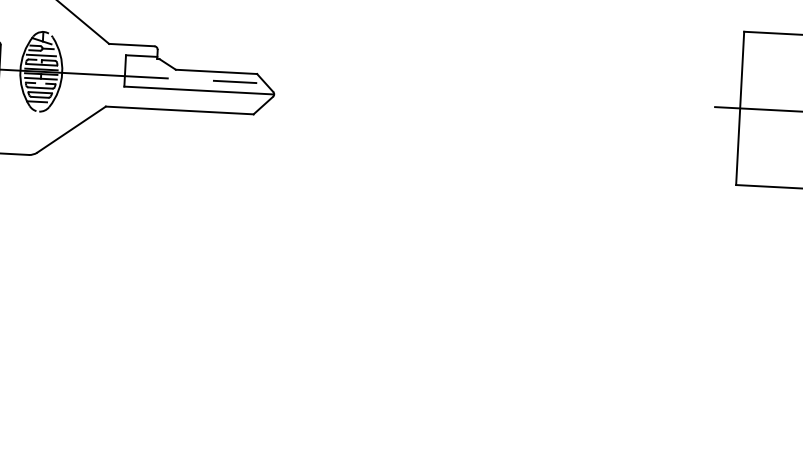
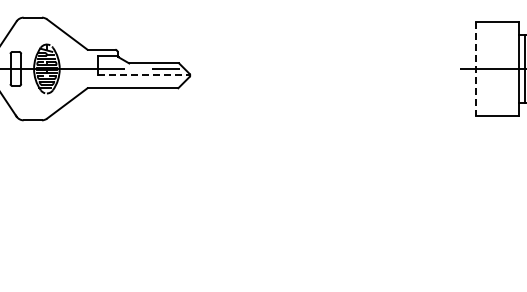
line: (199, 90) -> (144, 75), solid -> dashed
line: (740, 109) -> (476, 69), solid -> dashed

